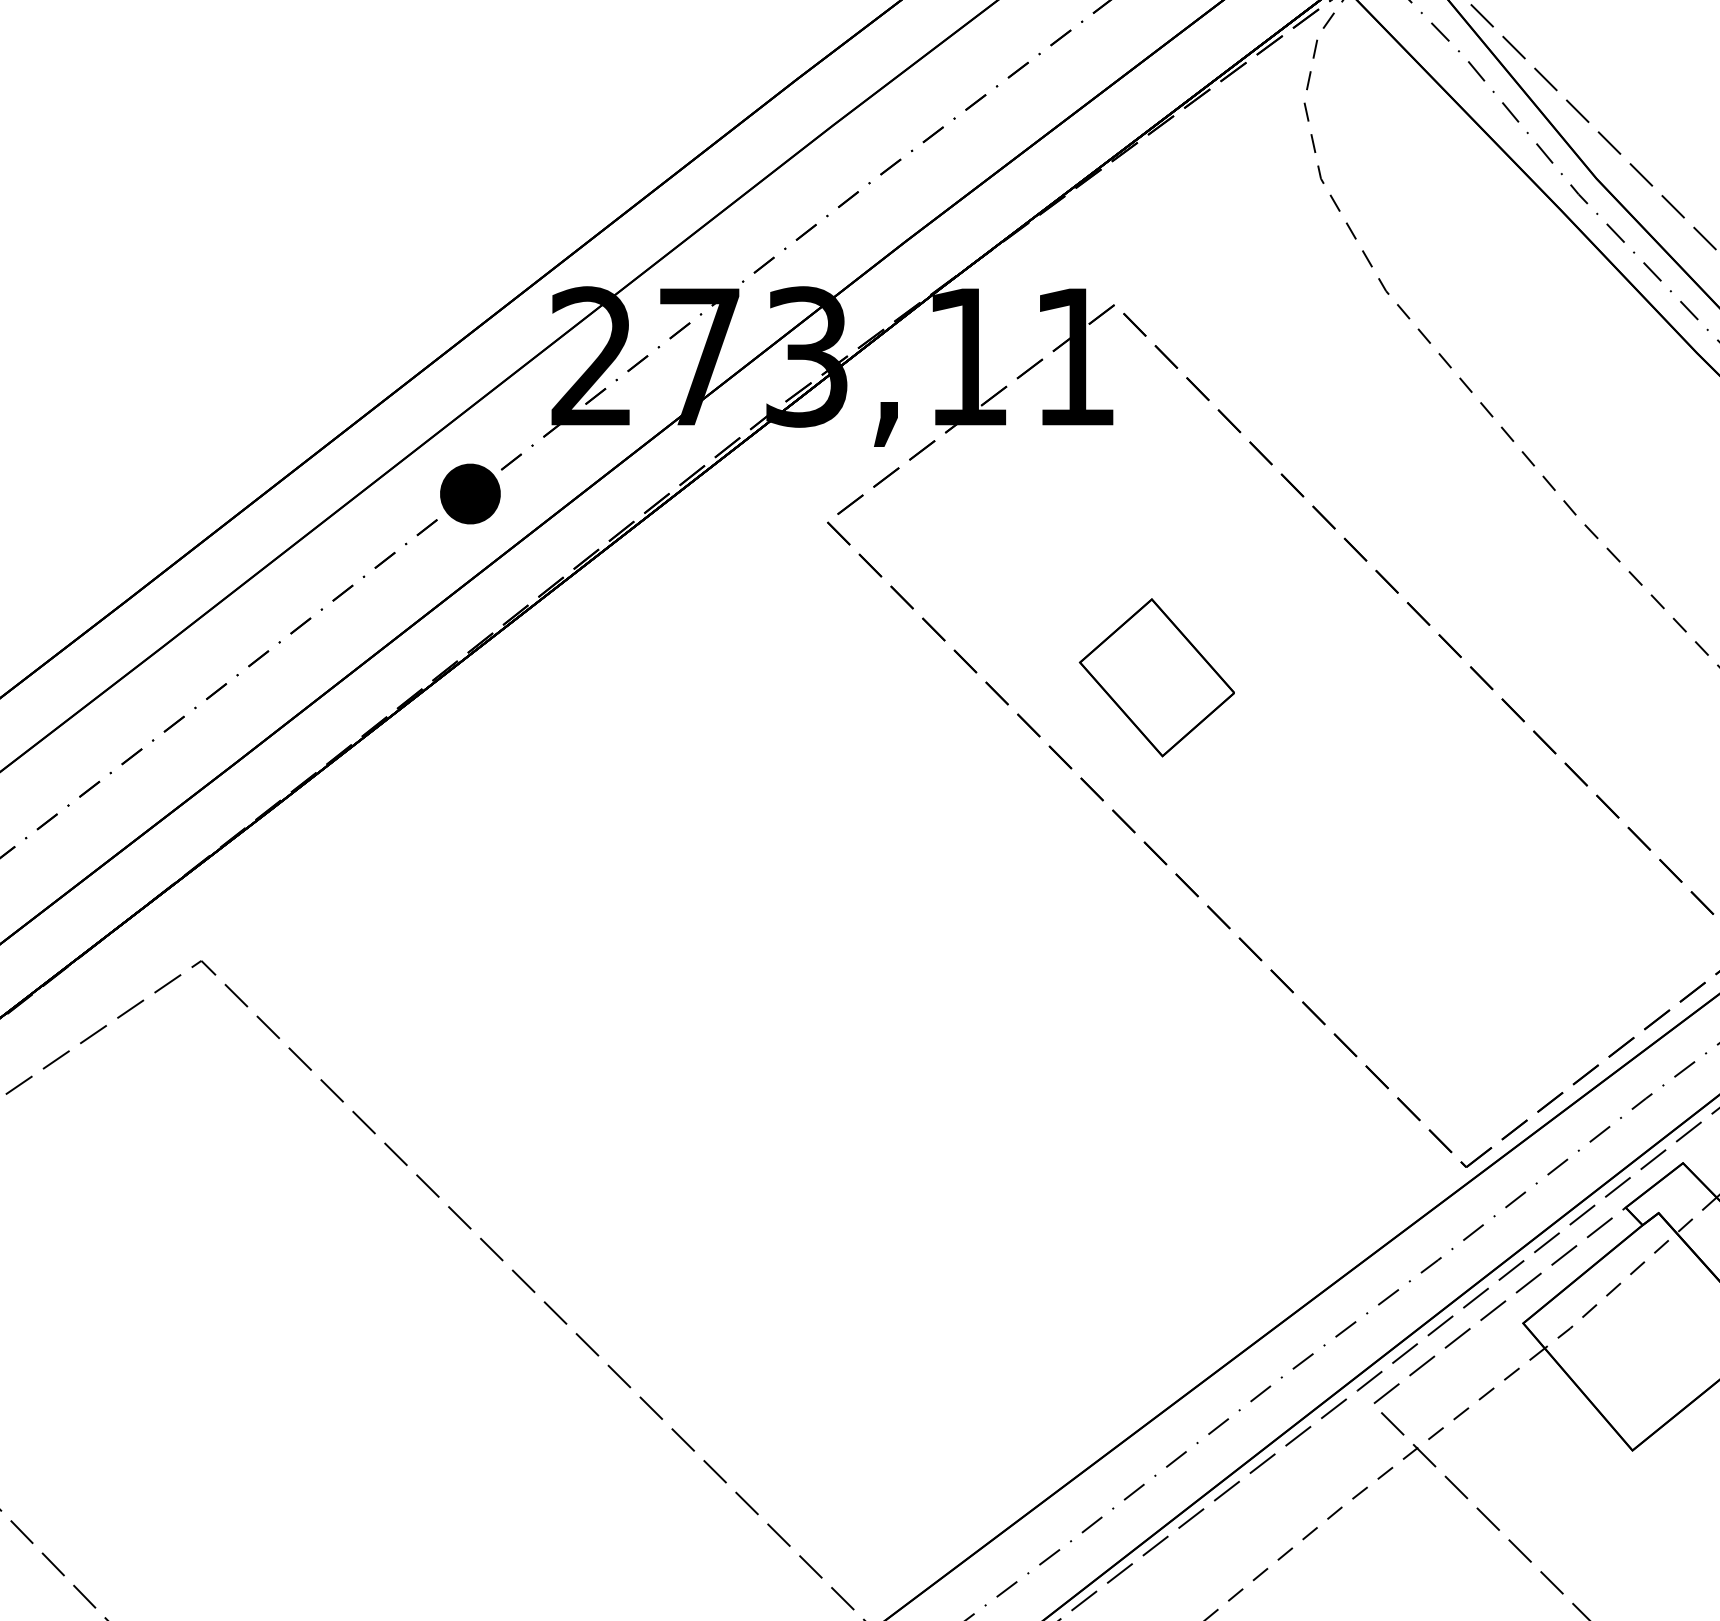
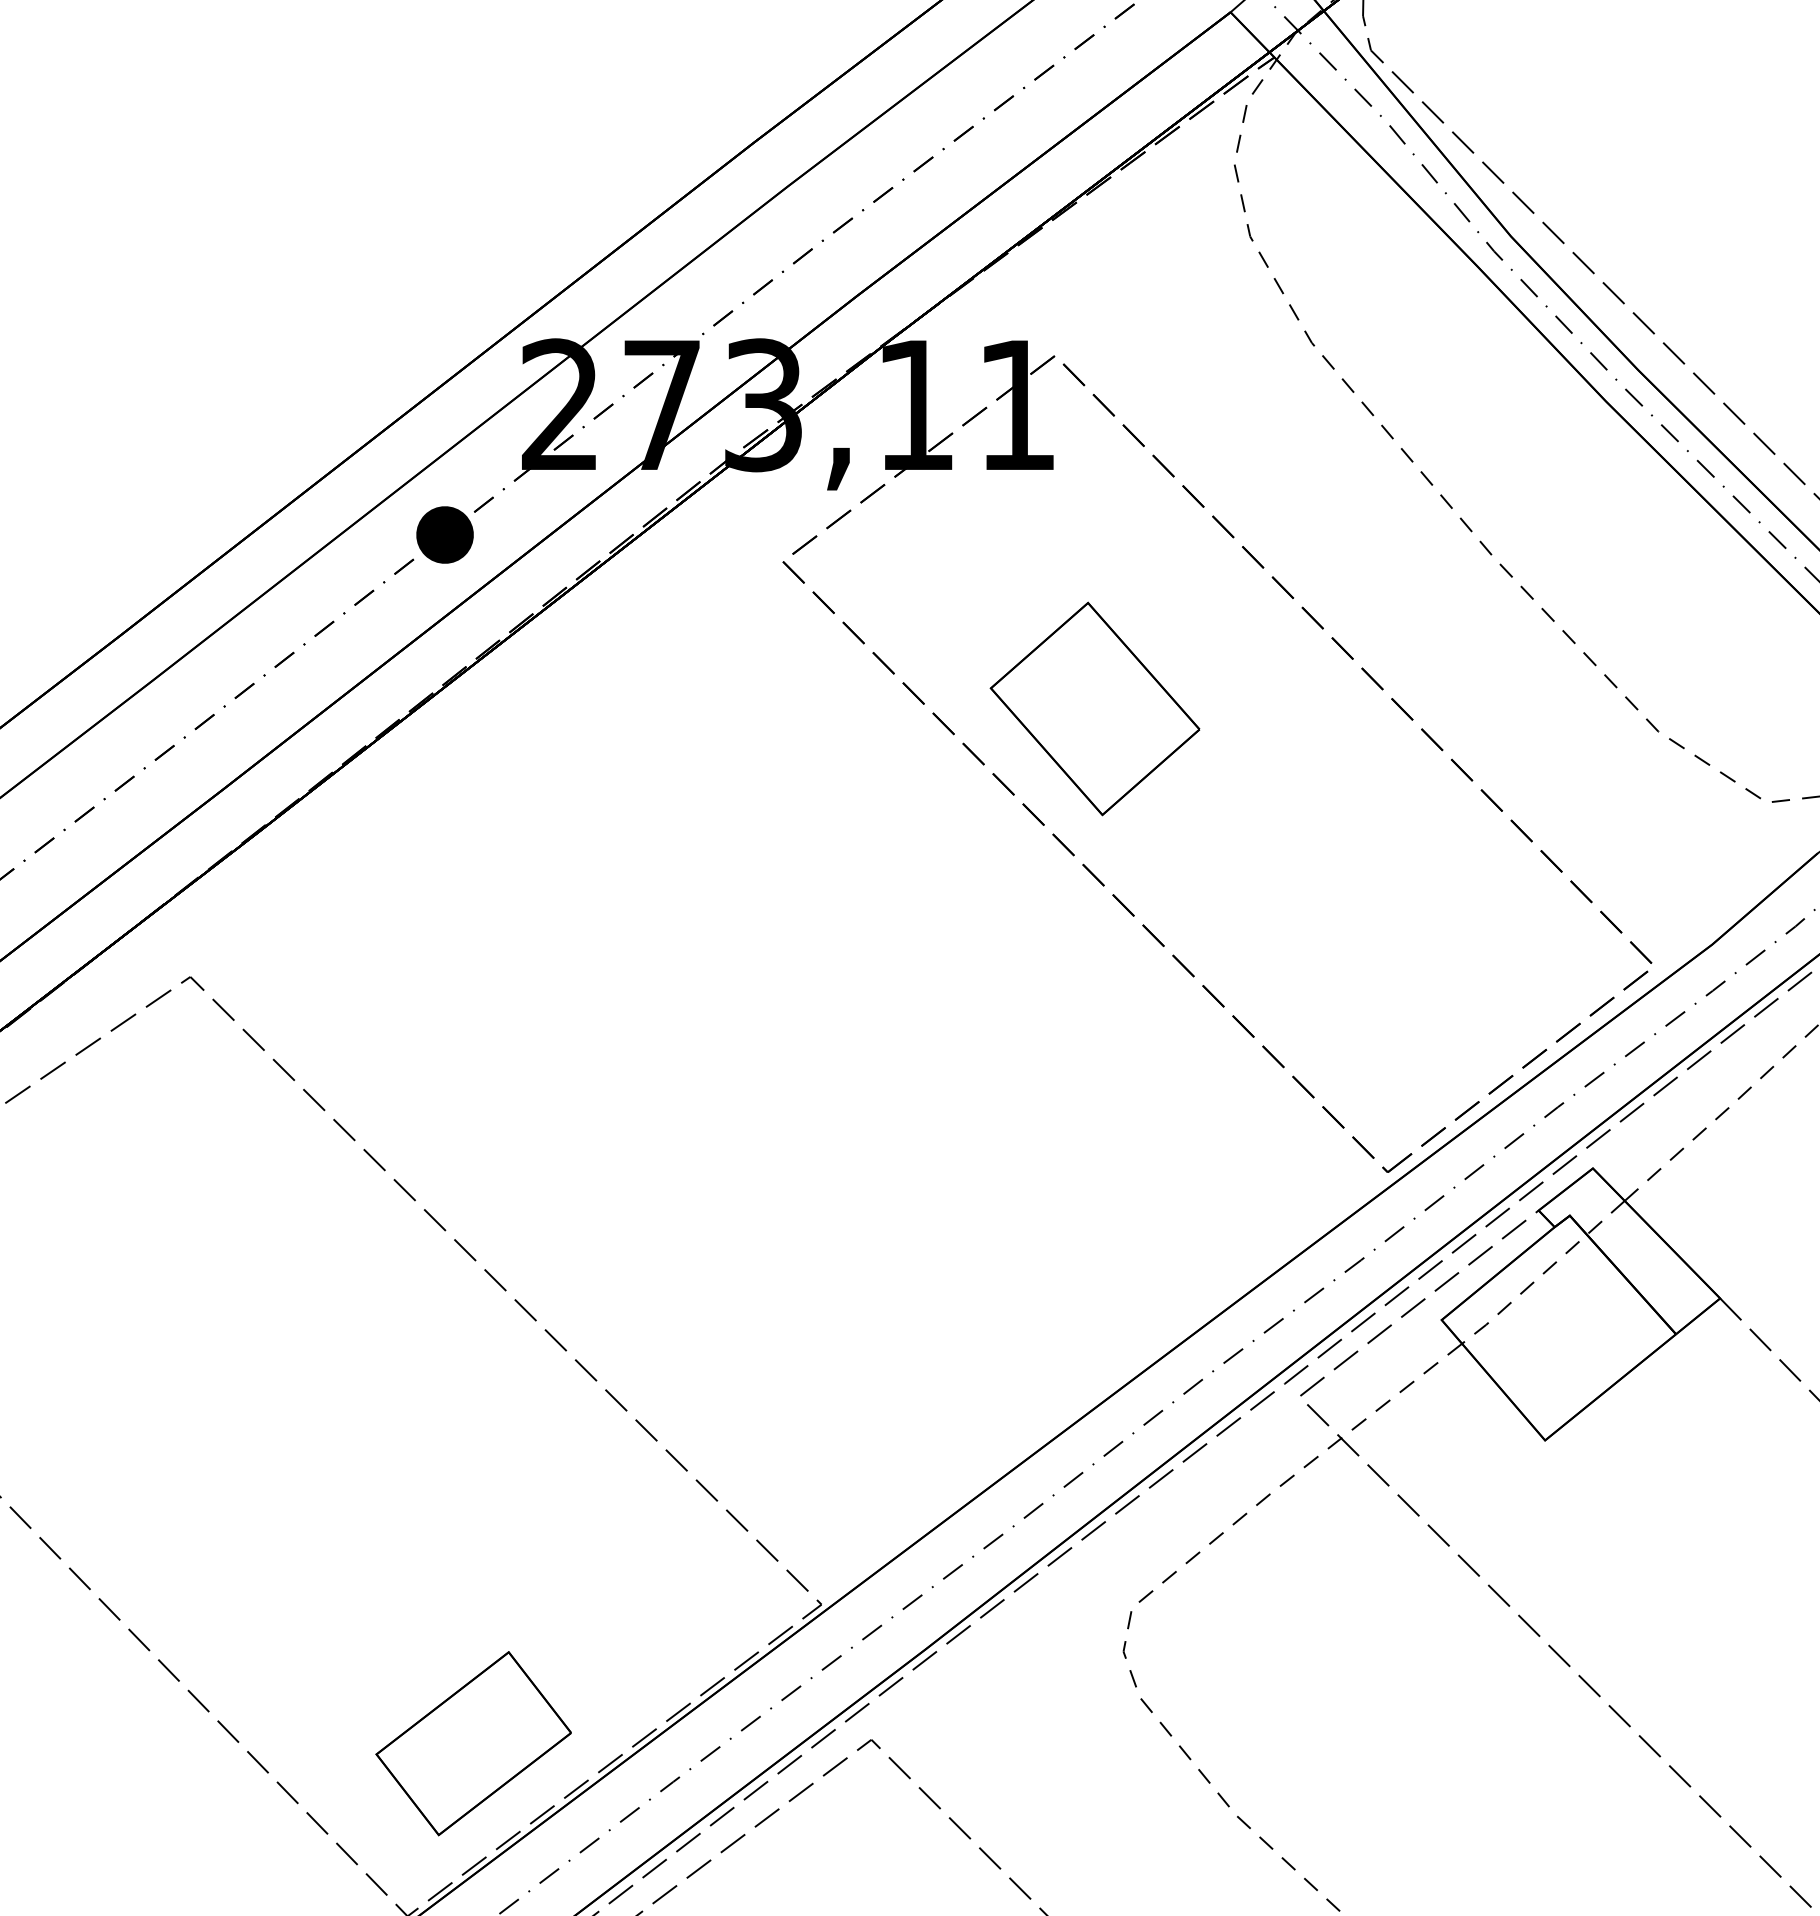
part: (1156, 677) -> (1094, 708), size x1.43

